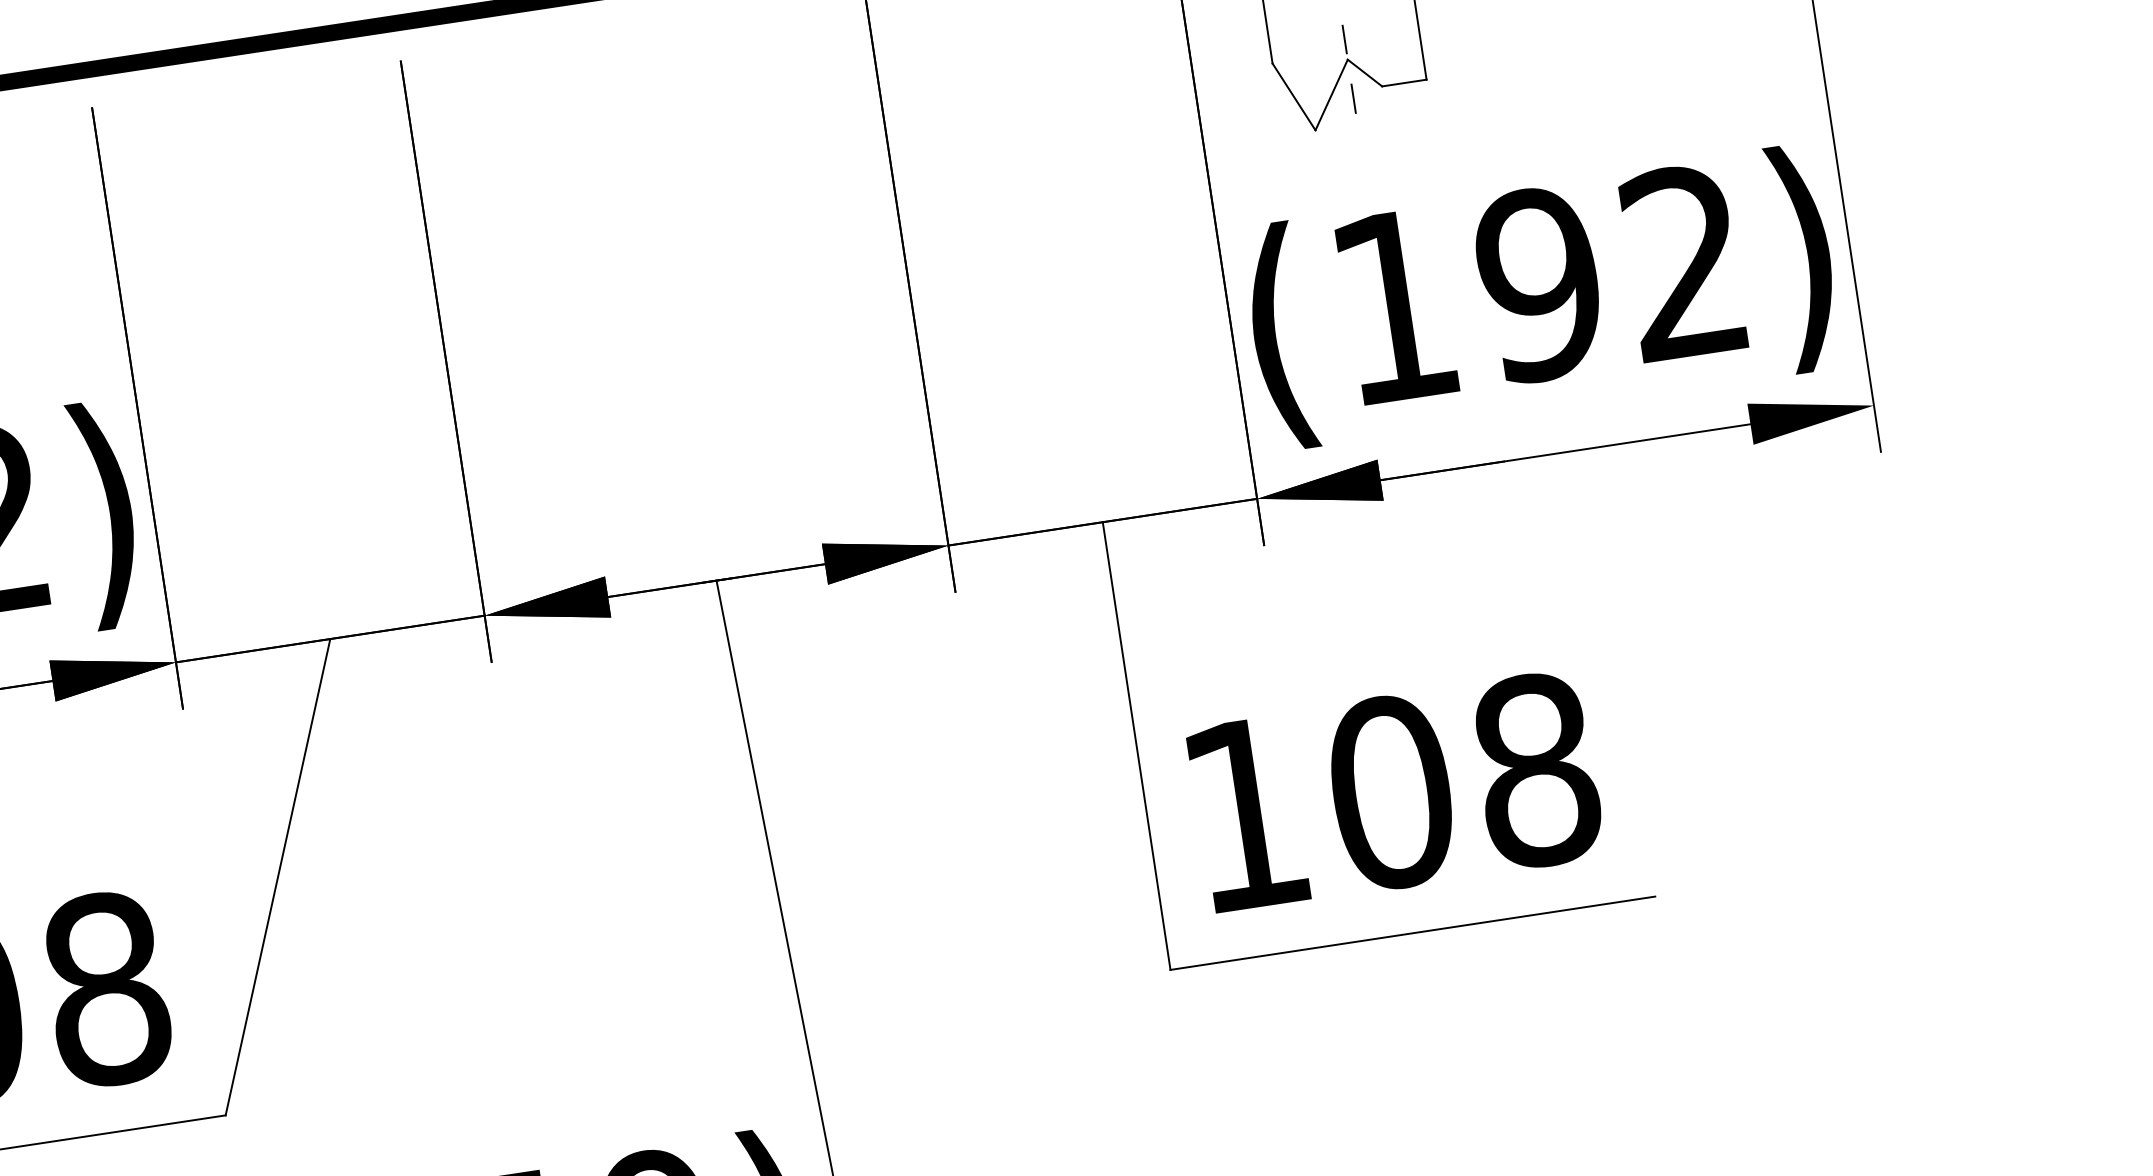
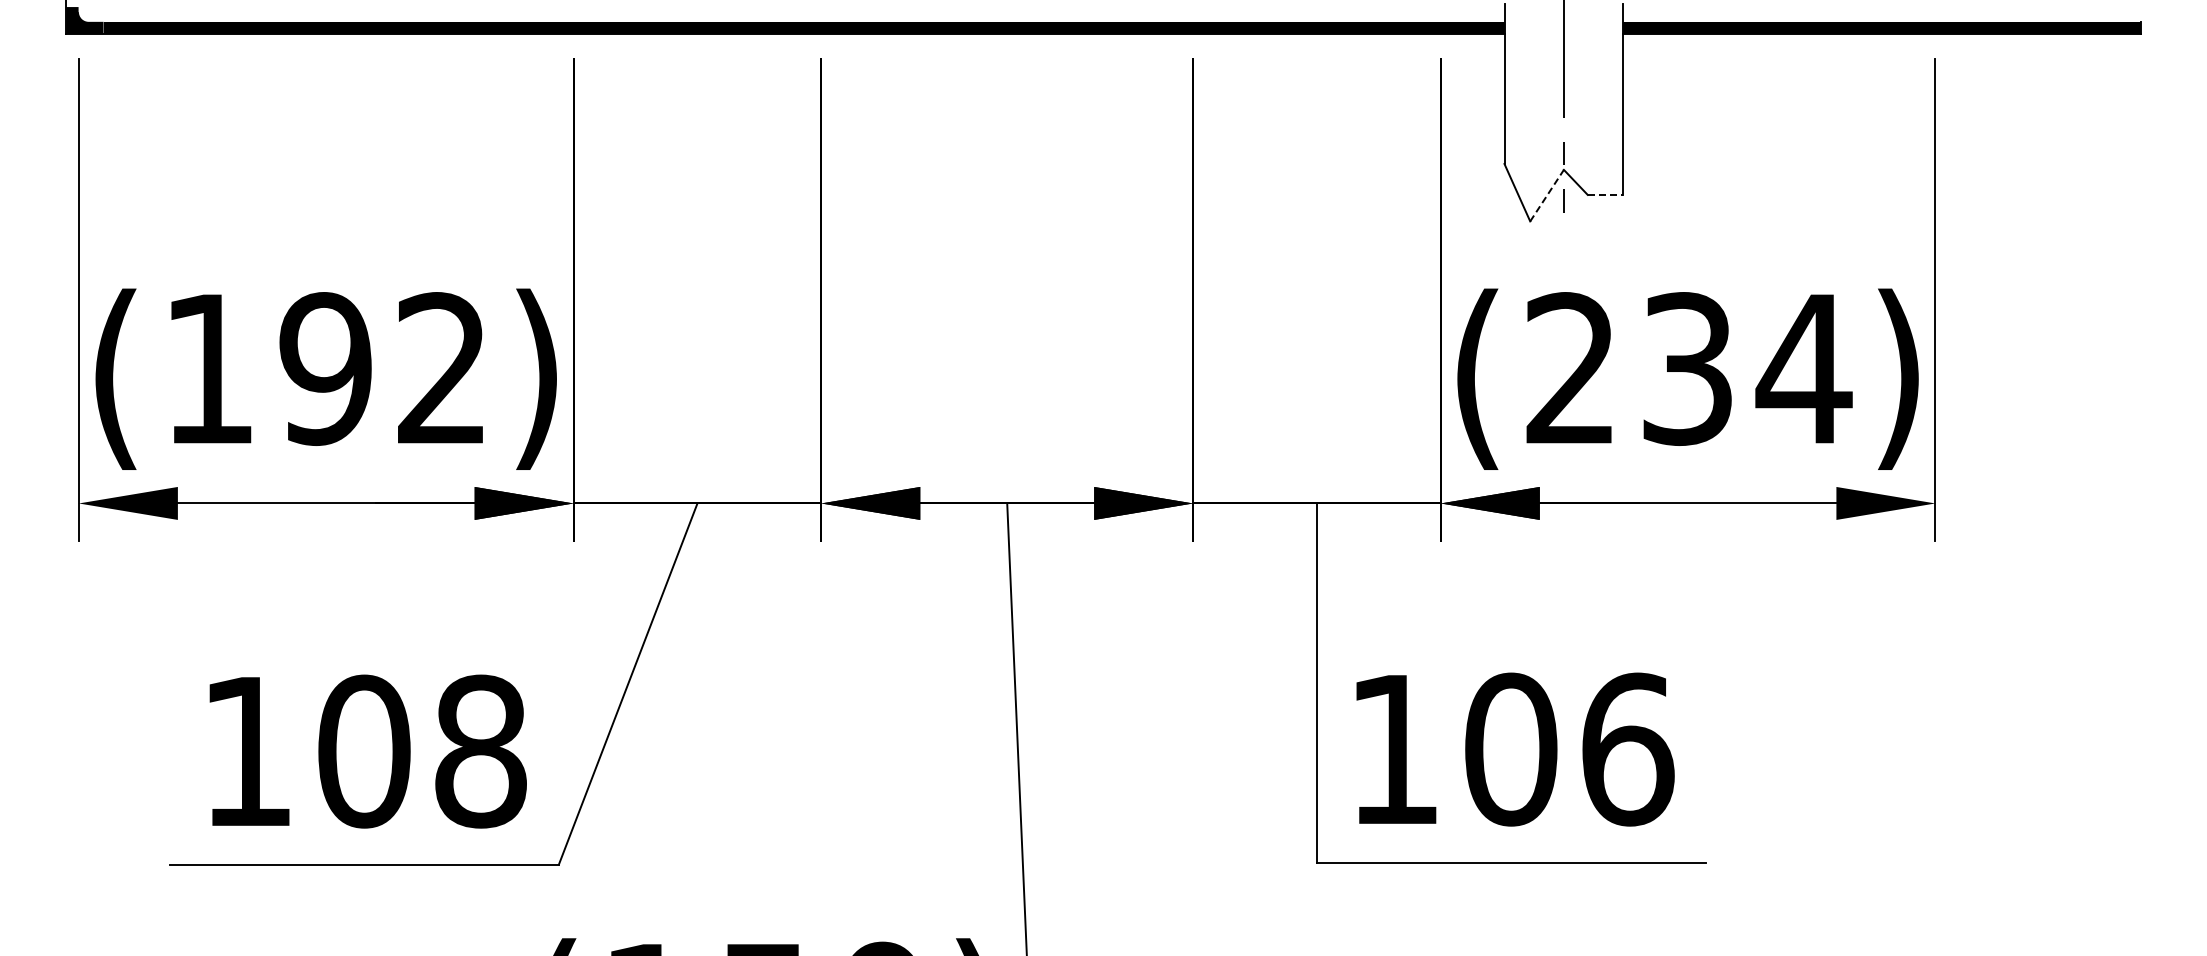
line: (1404, 82) -> (1605, 194), solid -> dashed
line: (1332, 94) -> (1547, 195), solid -> dashed
text: (1541, 283) -> (1689, 368), (192) -> (234)
text: (1537, 770) -> (1628, 749), 108 -> 106

